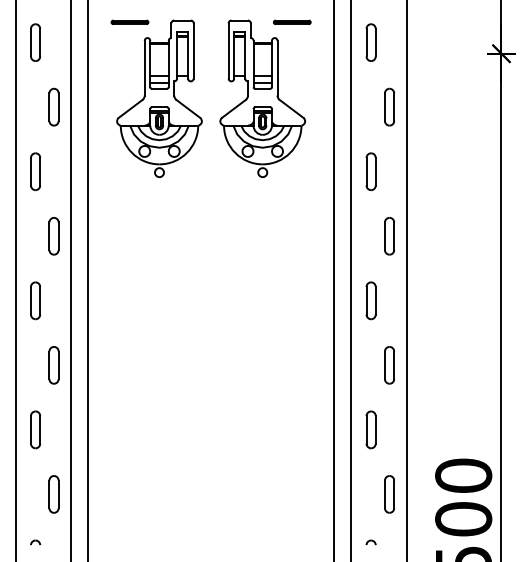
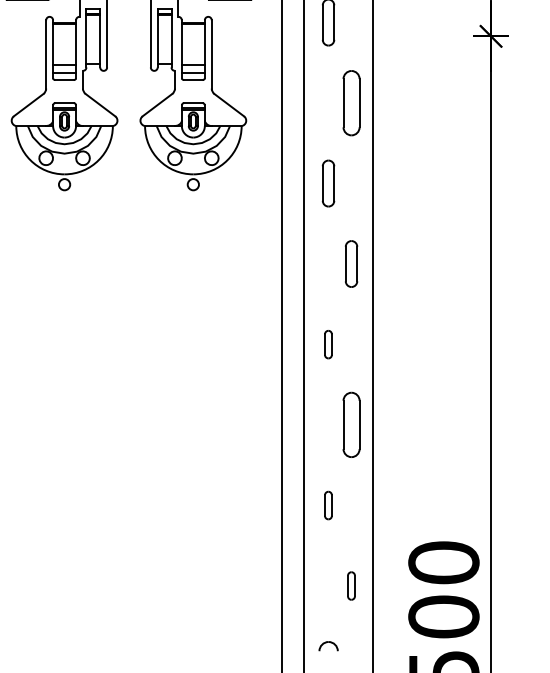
part: (389, 106) -> (351, 102), size x1.4
part: (370, 300) -> (327, 344), size x0.6
part: (389, 365) -> (351, 425), size x1.4
part: (370, 429) -> (327, 505), size x0.6
part: (389, 494) -> (351, 586), size x0.6
part: (370, 542) -> (327, 645), size x1.6

